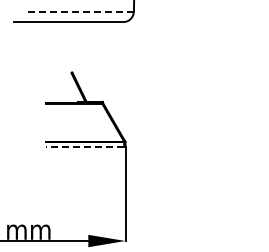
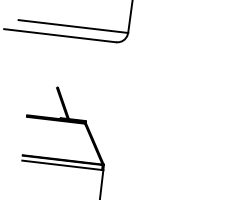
line: (80, 11) -> (73, 26), dashed -> solid
line: (84, 146) -> (61, 164), dashed -> solid

